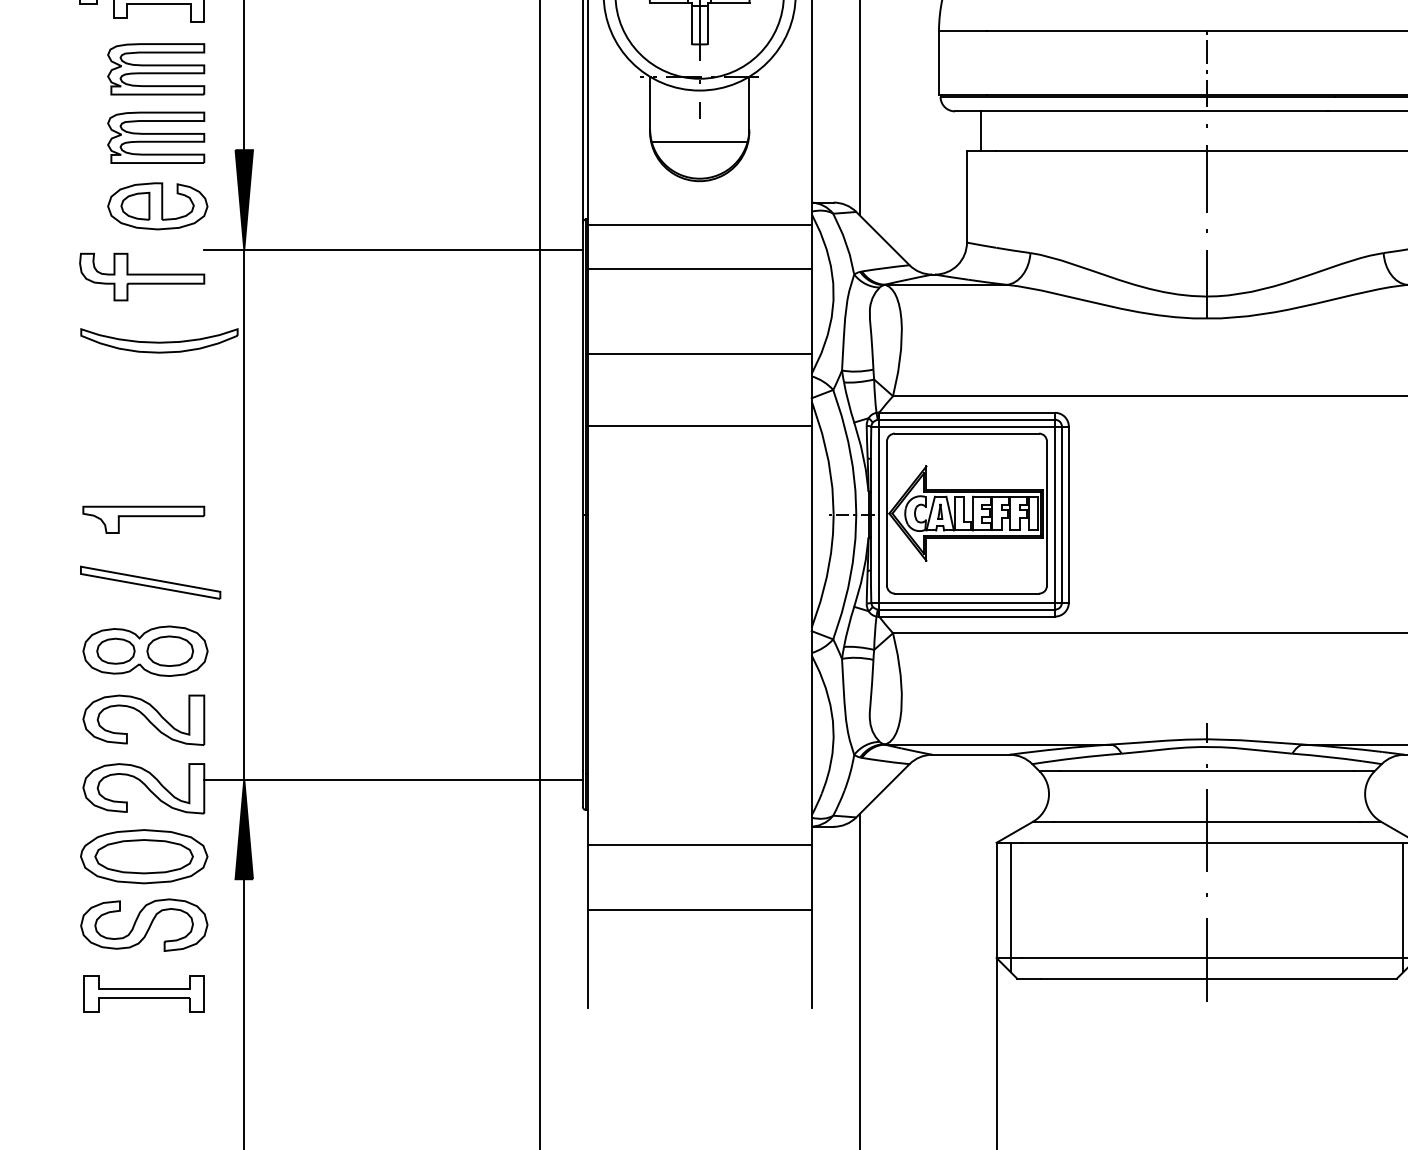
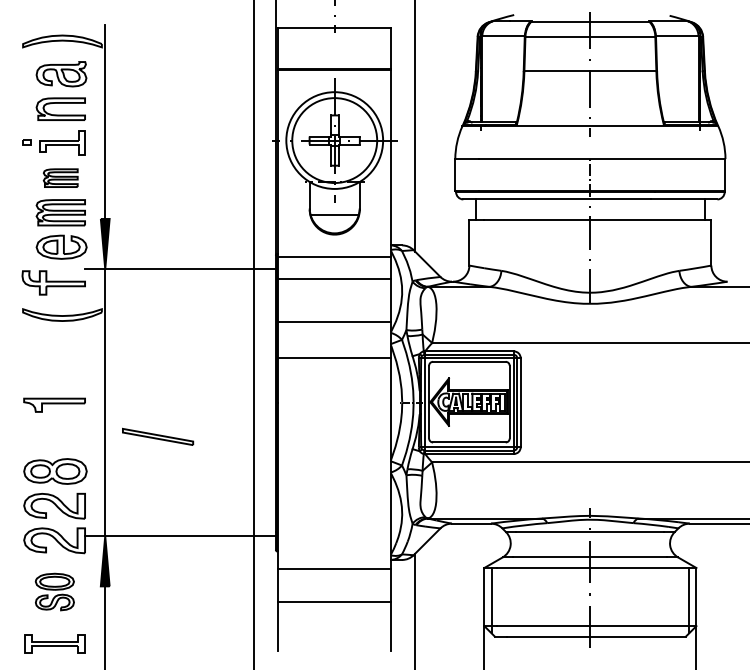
part: (155, 67) -> (60, 177), size x0.7
part: (151, 581) -> (158, 436), moved
part: (143, 889) -> (54, 591), size x0.6

